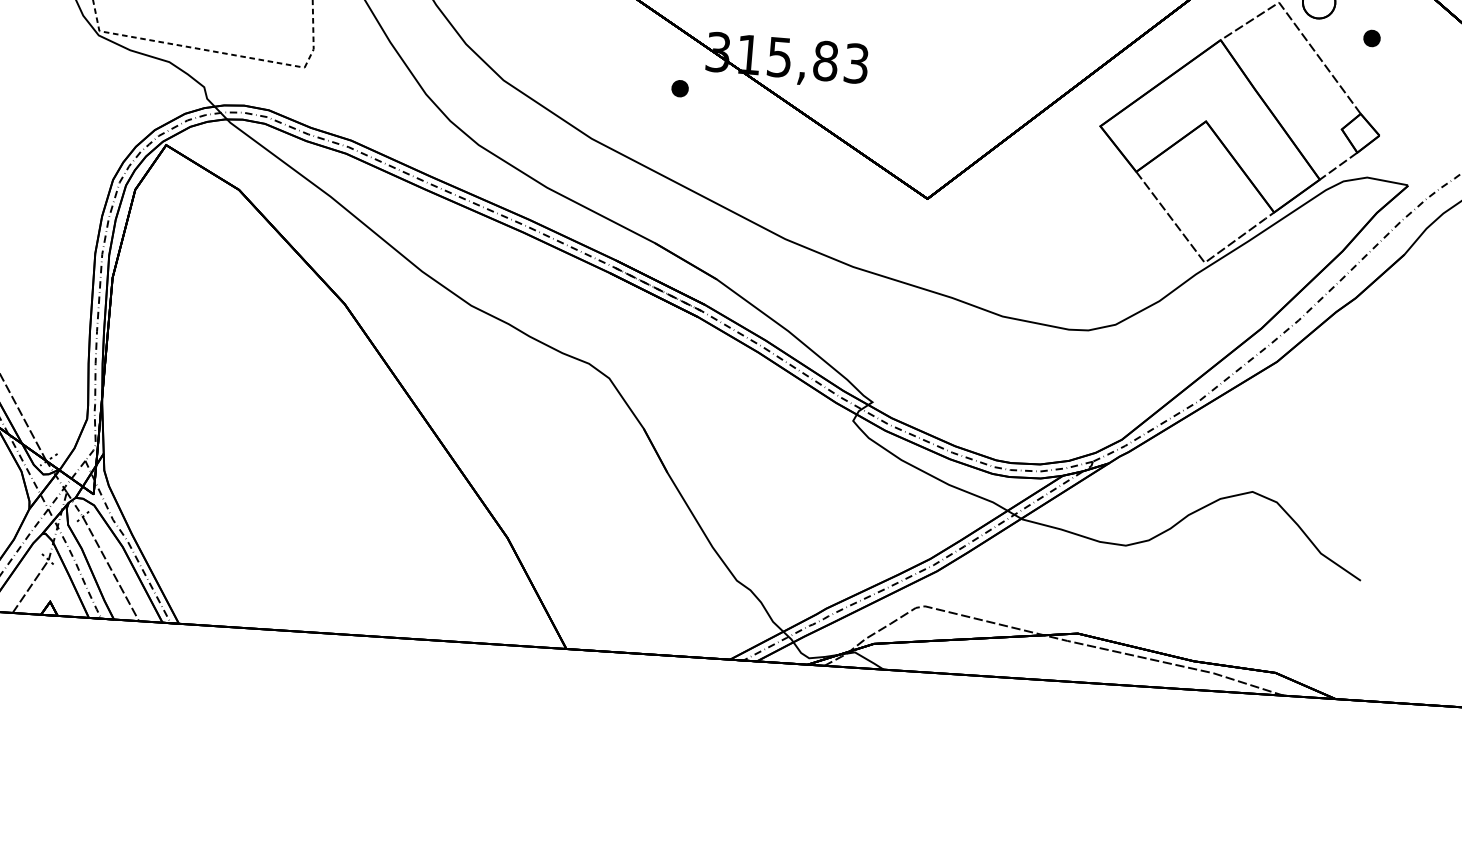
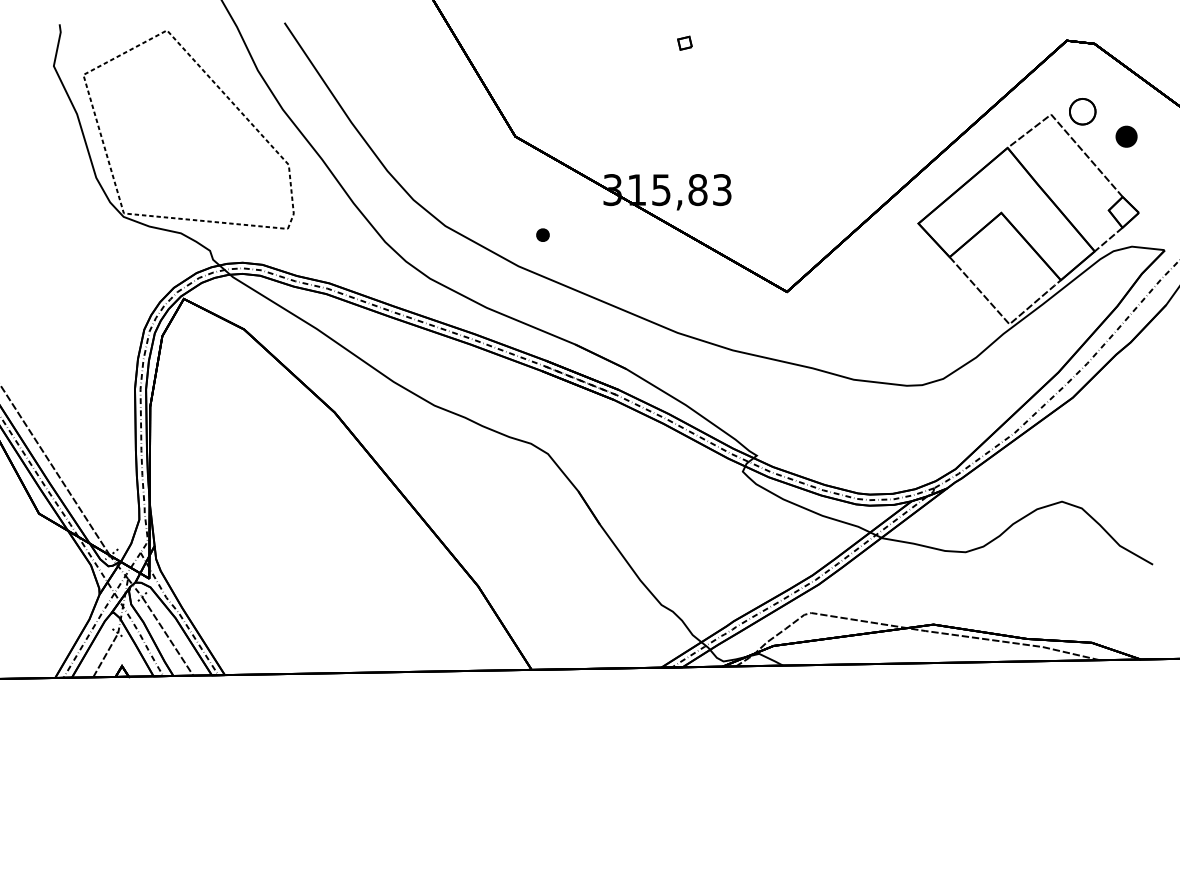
part: (1371, 38) -> (1126, 136), size x1.6
part: (679, 87) -> (542, 234), moved

